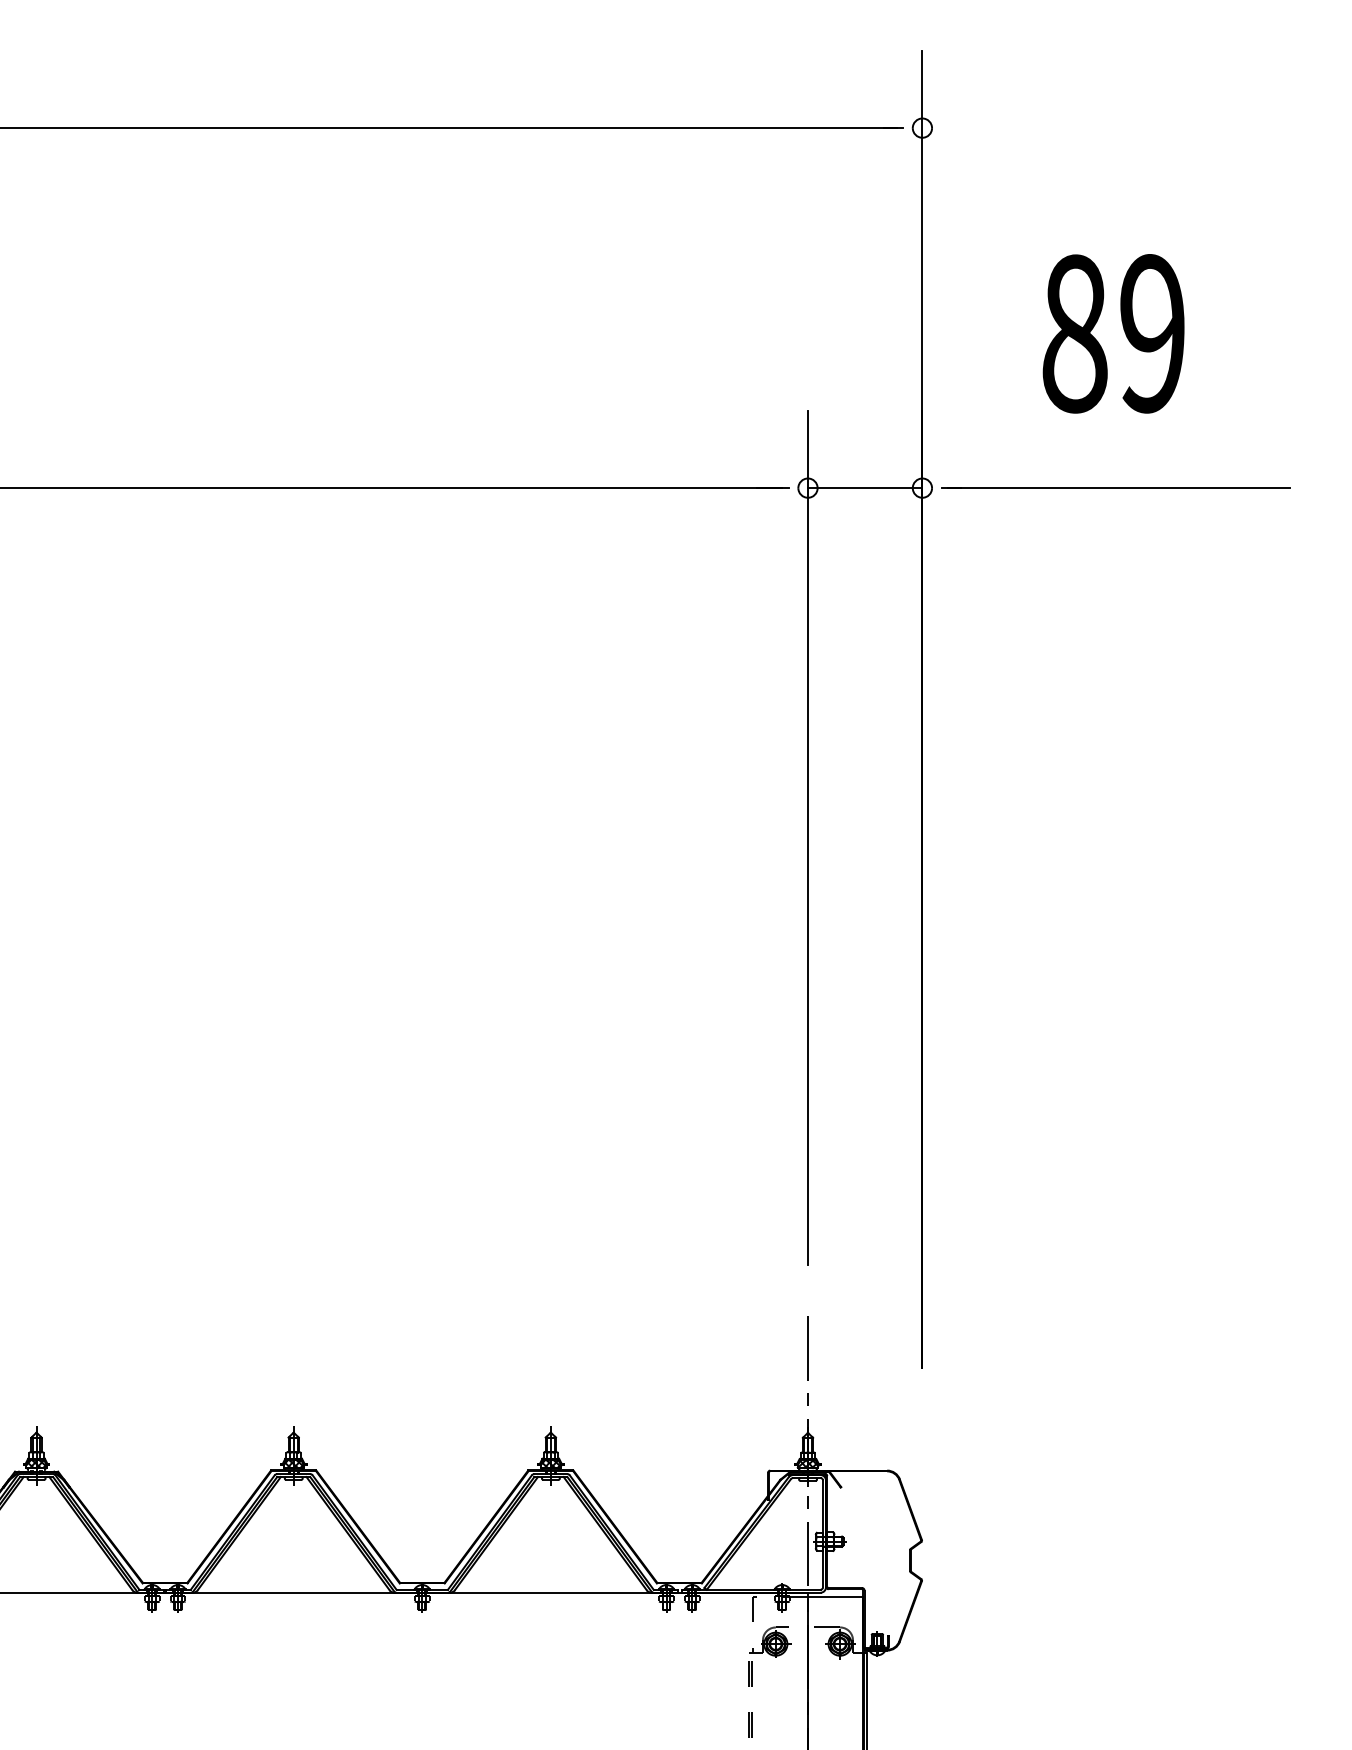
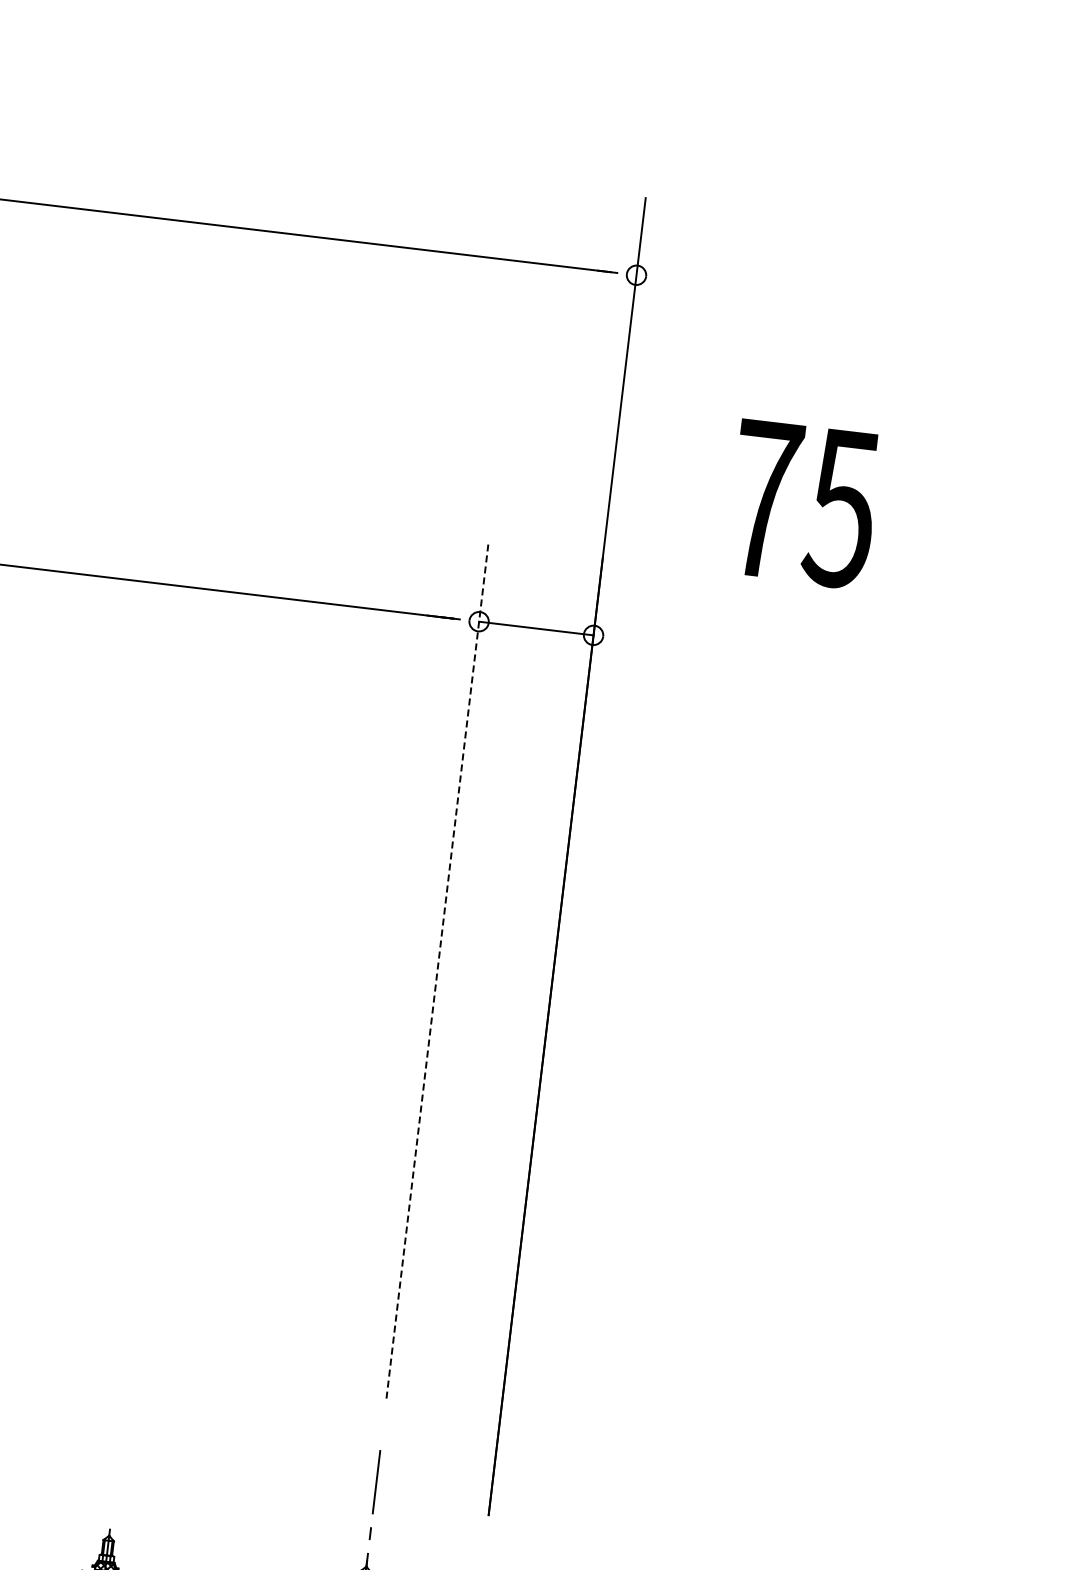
text: (1113, 333) -> (803, 503), 89 -> 75
line: (1115, 487) -> (786, 657), removed
line: (807, 837) -> (436, 971), solid -> dashed

